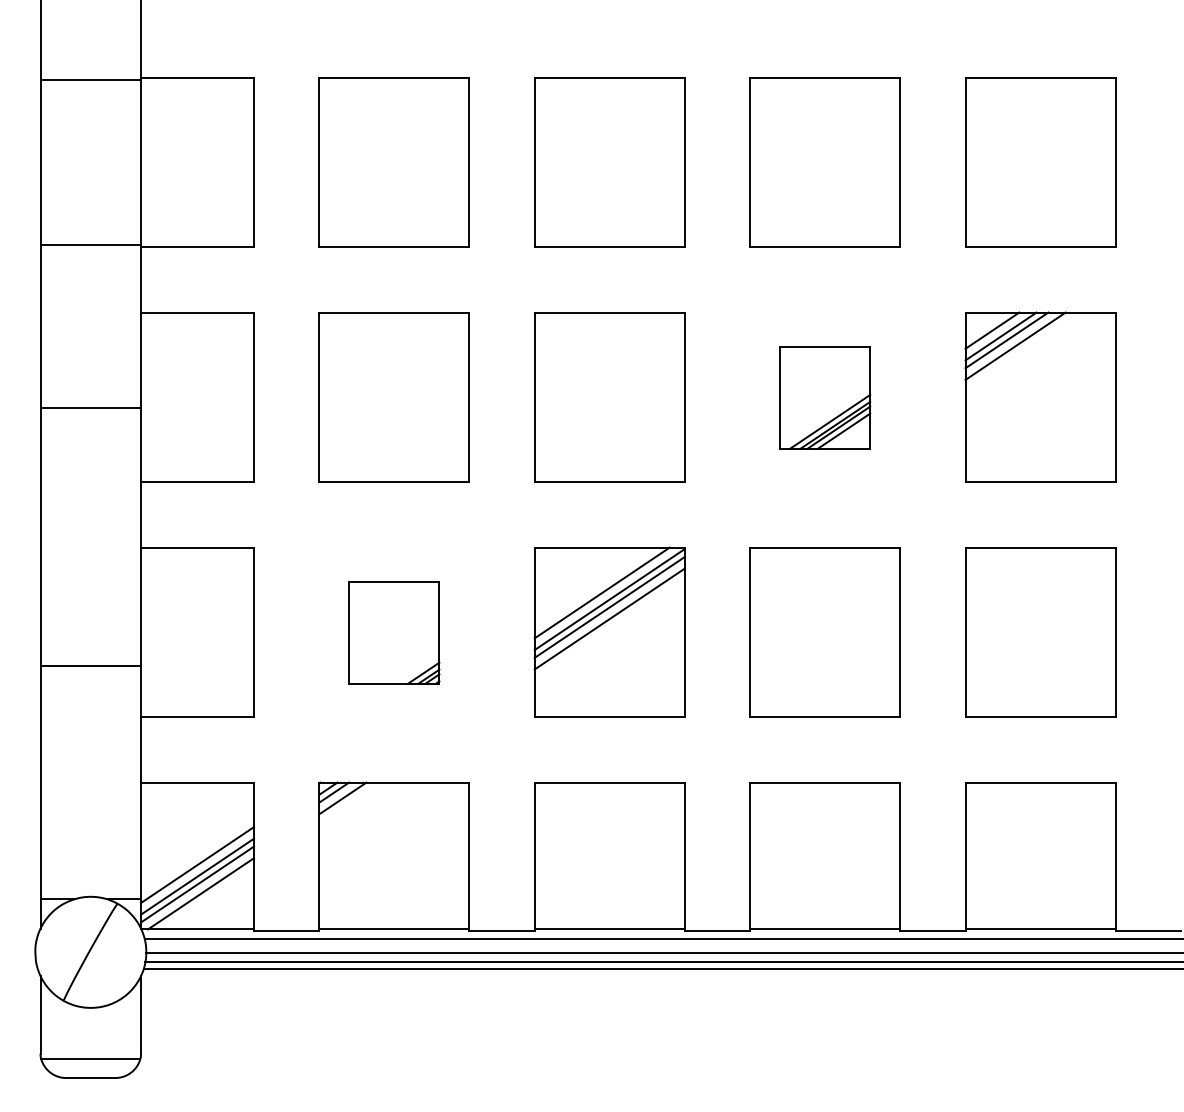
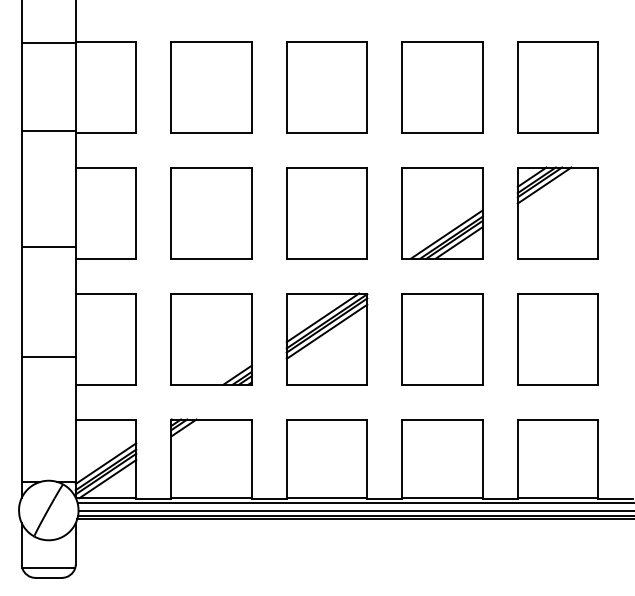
part: (825, 398) -> (442, 213), size x1.67
line: (90, 407) -> (48, 246), moved
part: (394, 633) -> (211, 339), size x1.67

